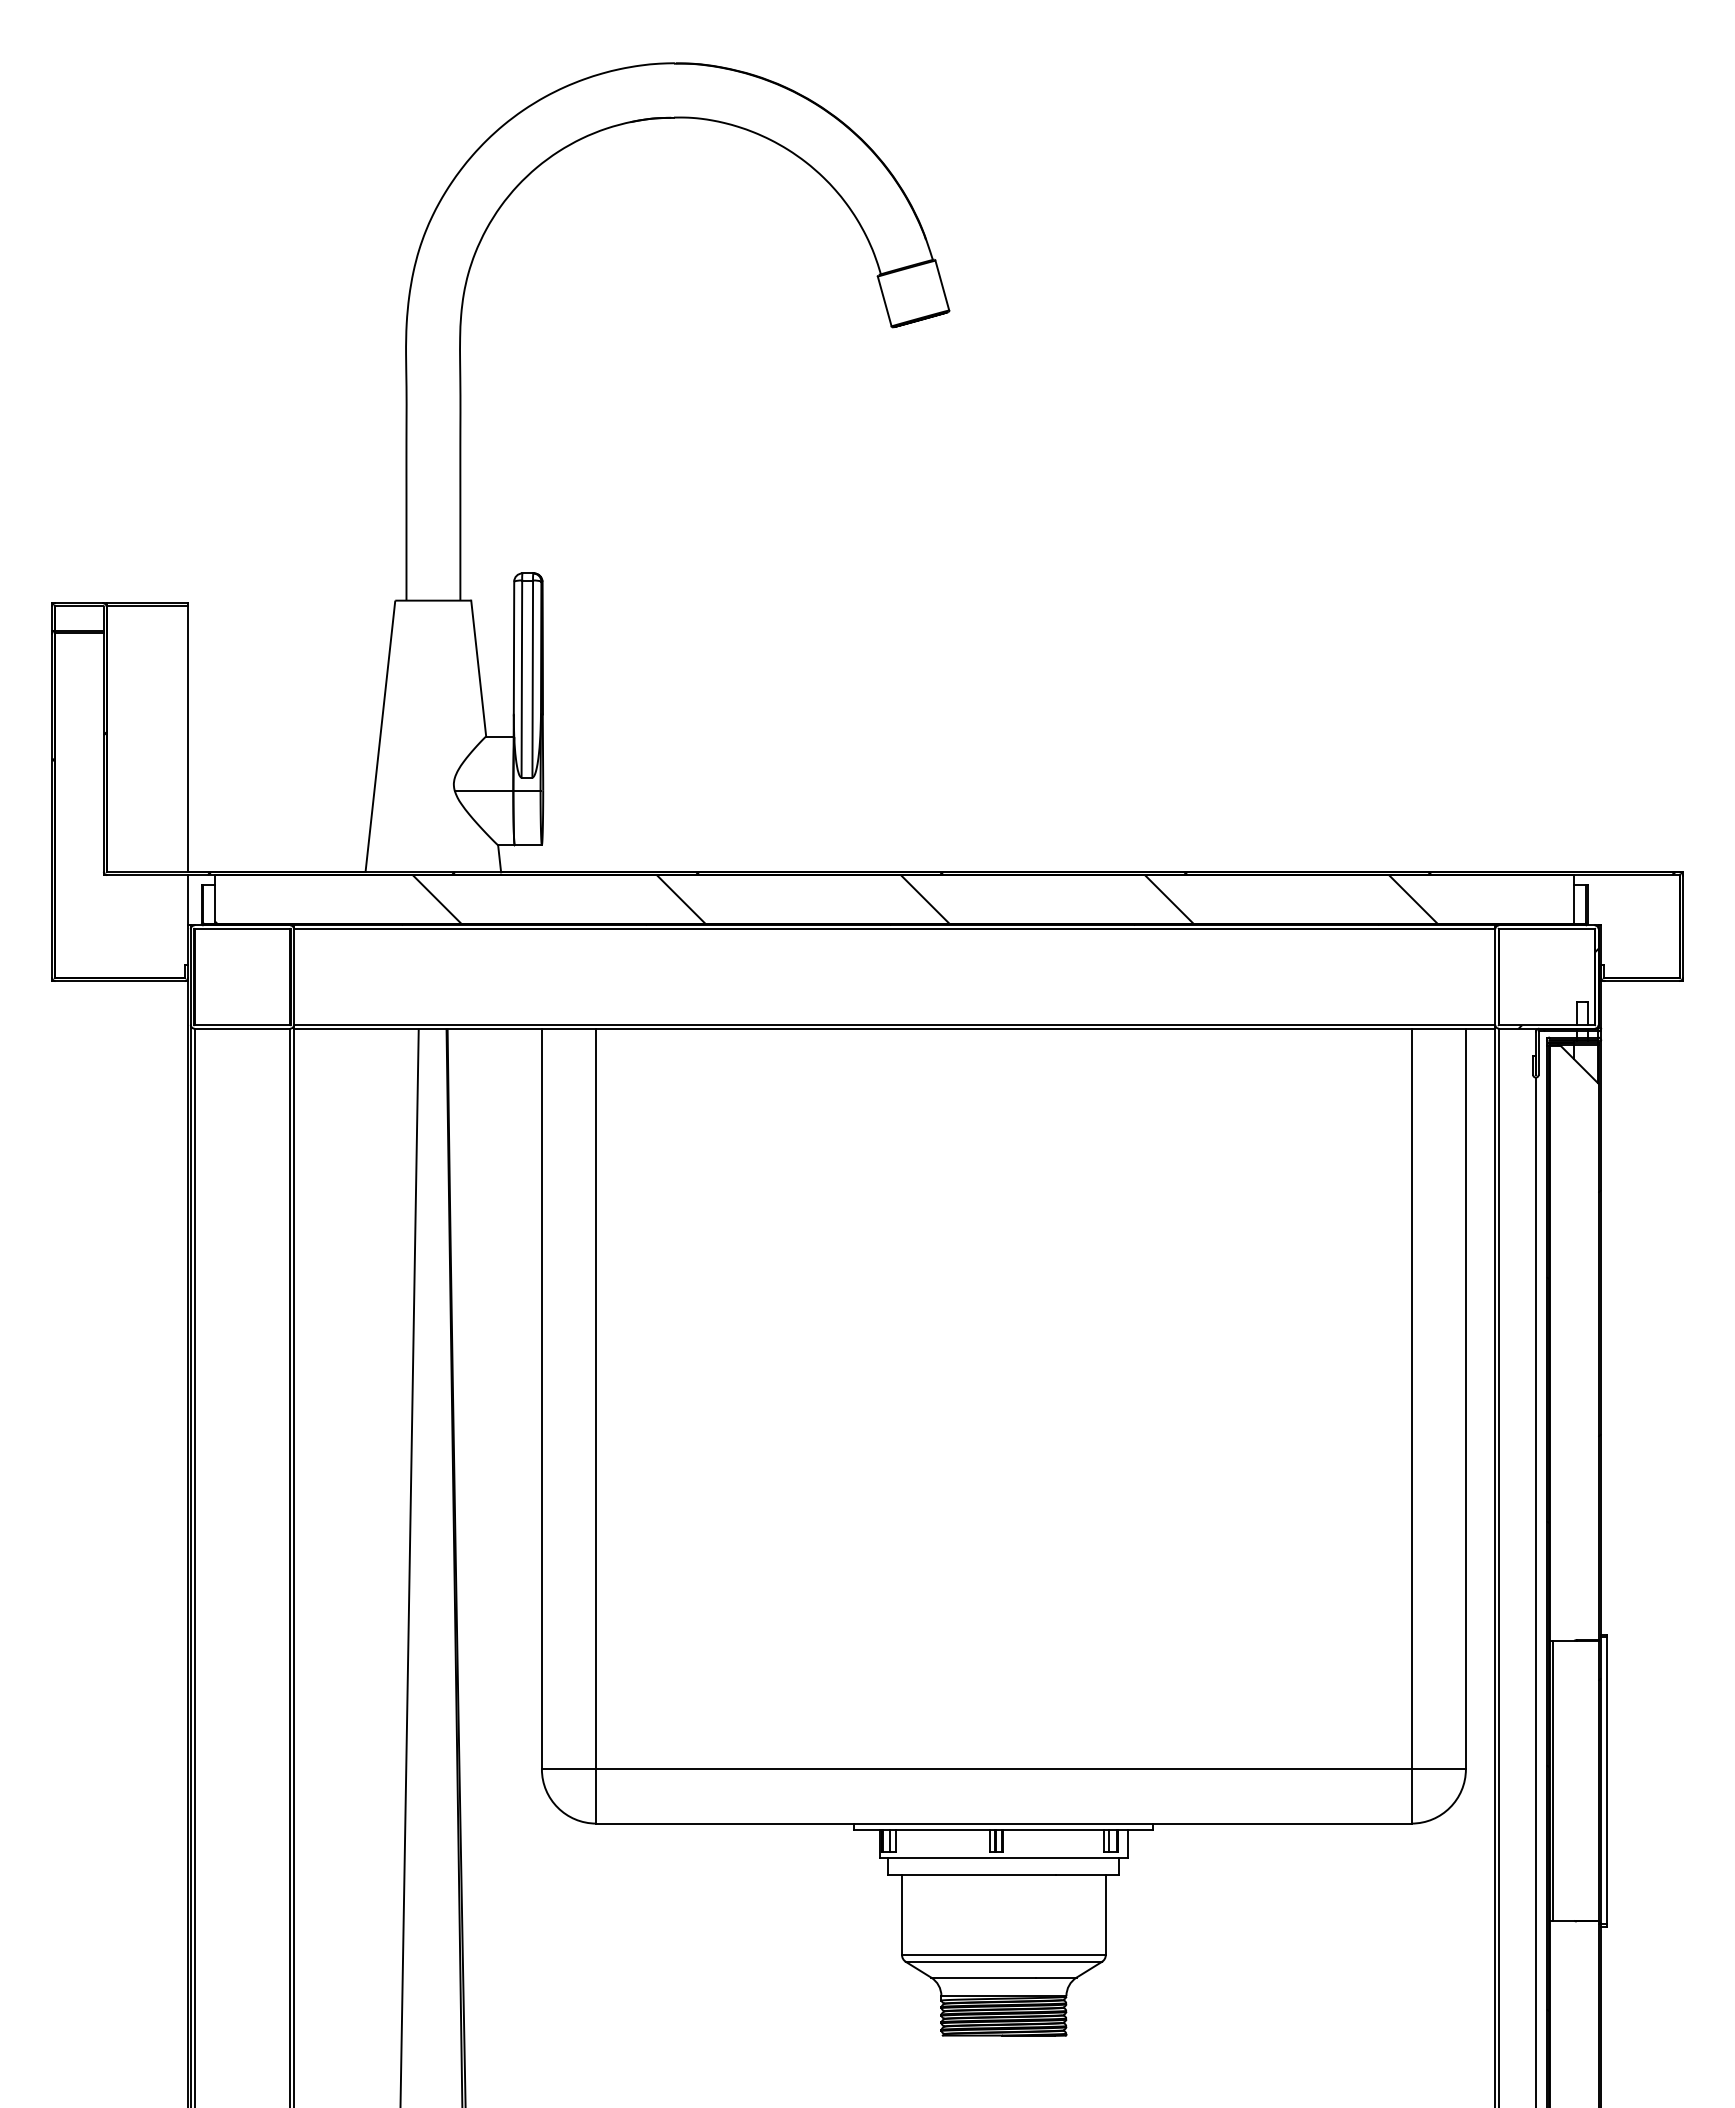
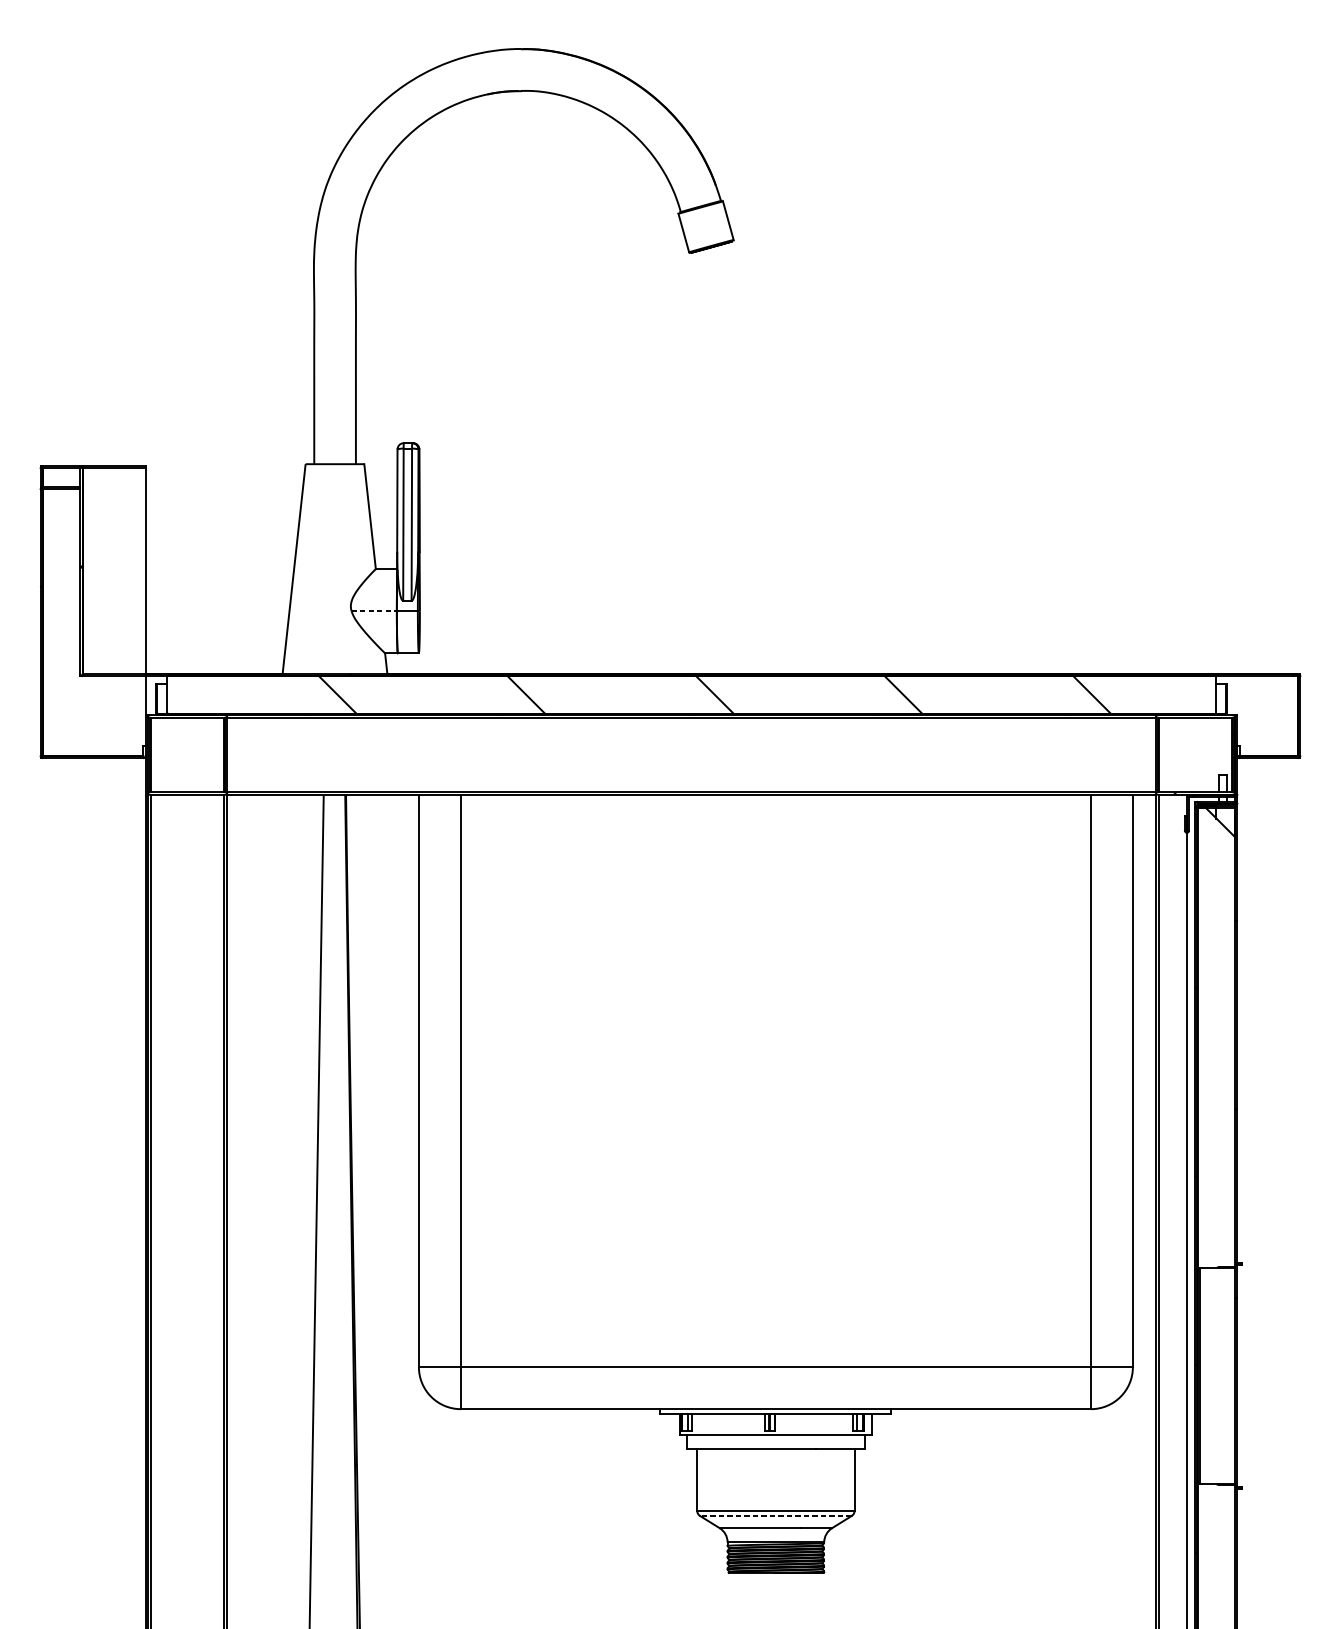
line: (484, 790) -> (374, 610), solid -> dashed
line: (1606, 1780) -> (1241, 1375), removed
line: (1003, 1961) -> (775, 1515), solid -> dashed

